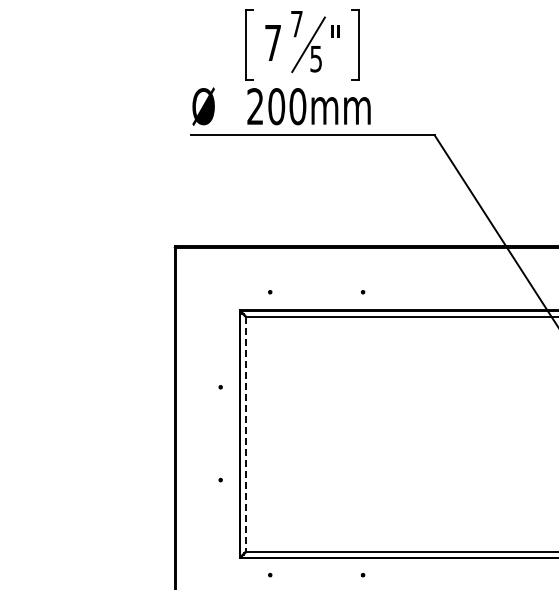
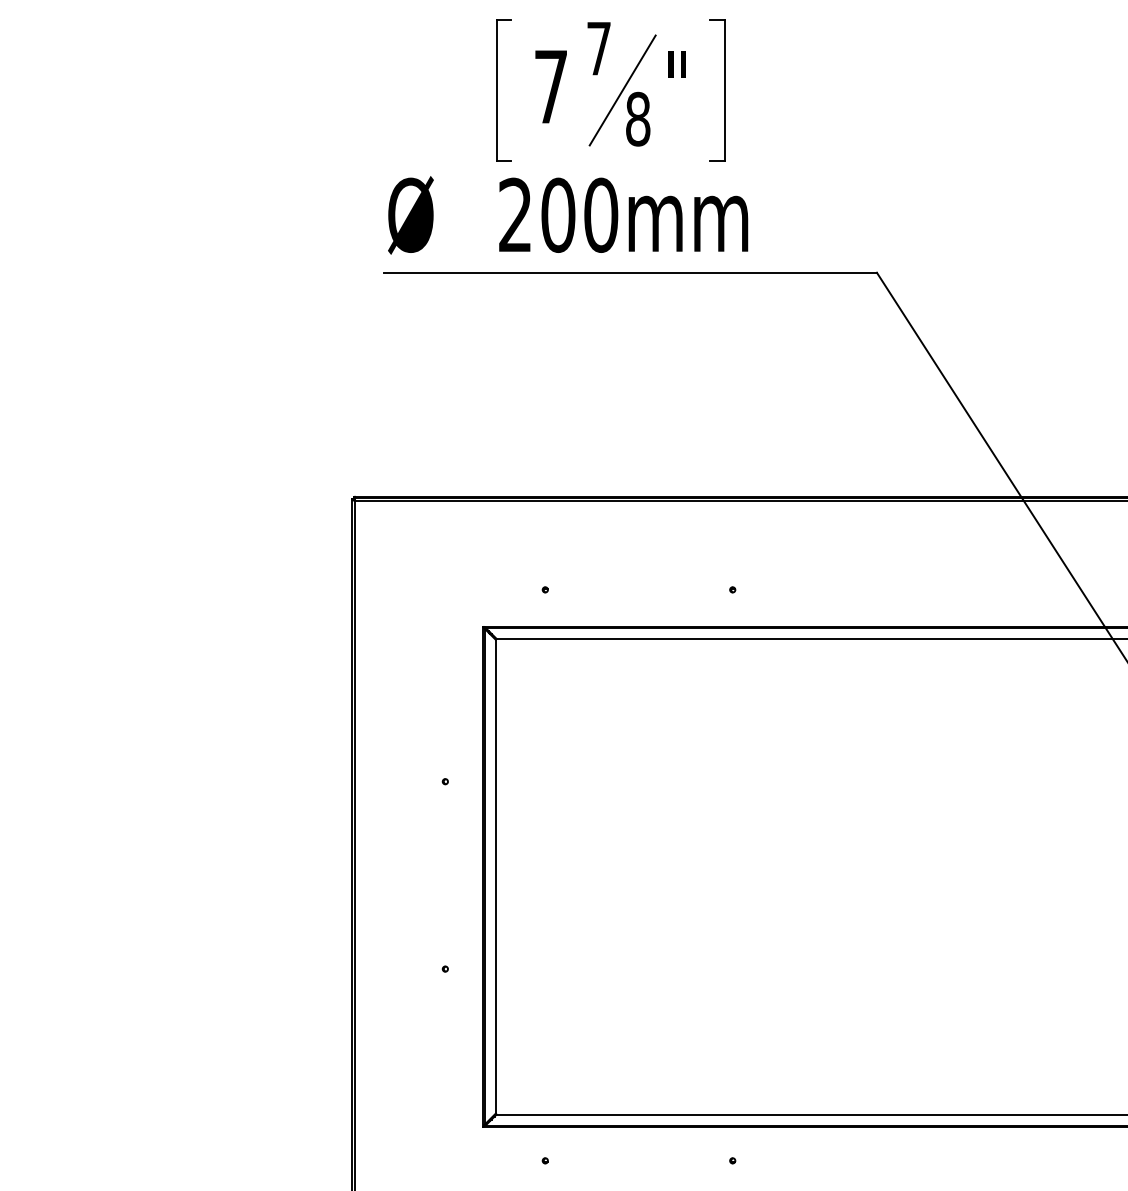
text: (316, 58) -> (638, 118), 5 -> 8
line: (245, 434) -> (495, 877), dashed -> solid

